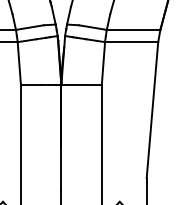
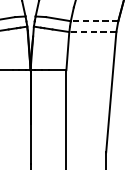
line: (133, 29) -> (94, 20), solid -> dashed
line: (131, 42) -> (92, 32), solid -> dashed

